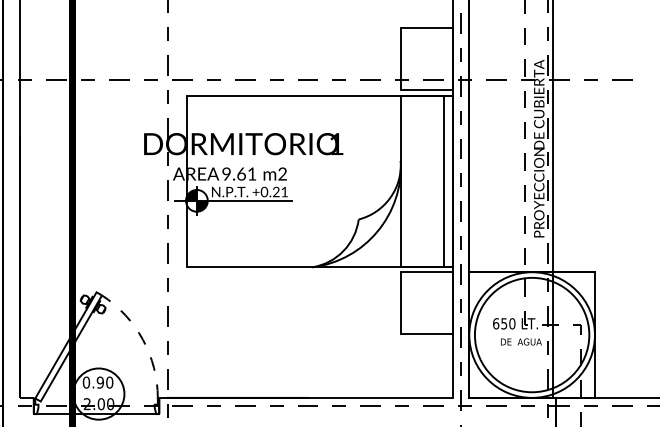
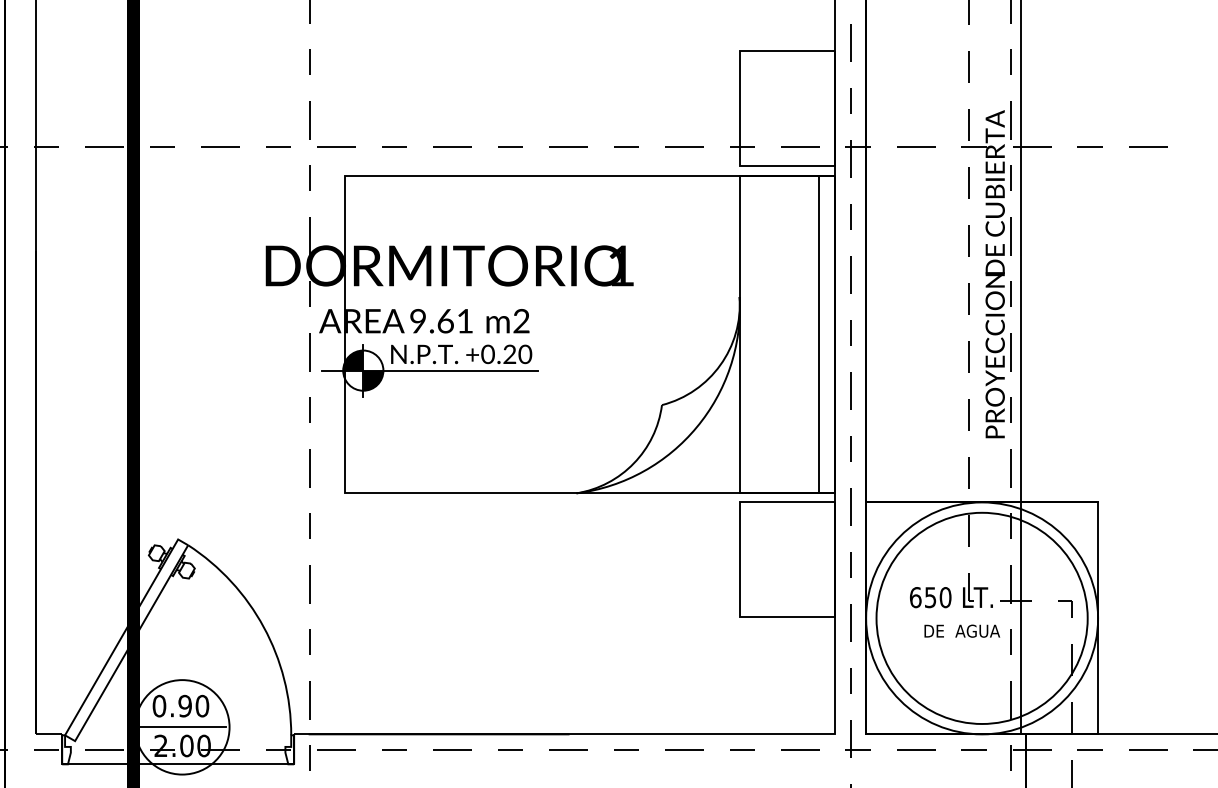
text: (284, 191) -> (525, 353), +0.21 -> +0.20
arc: (143, 339) -> (264, 626), dashed -> solid
line: (98, 394) -> (181, 728), added

